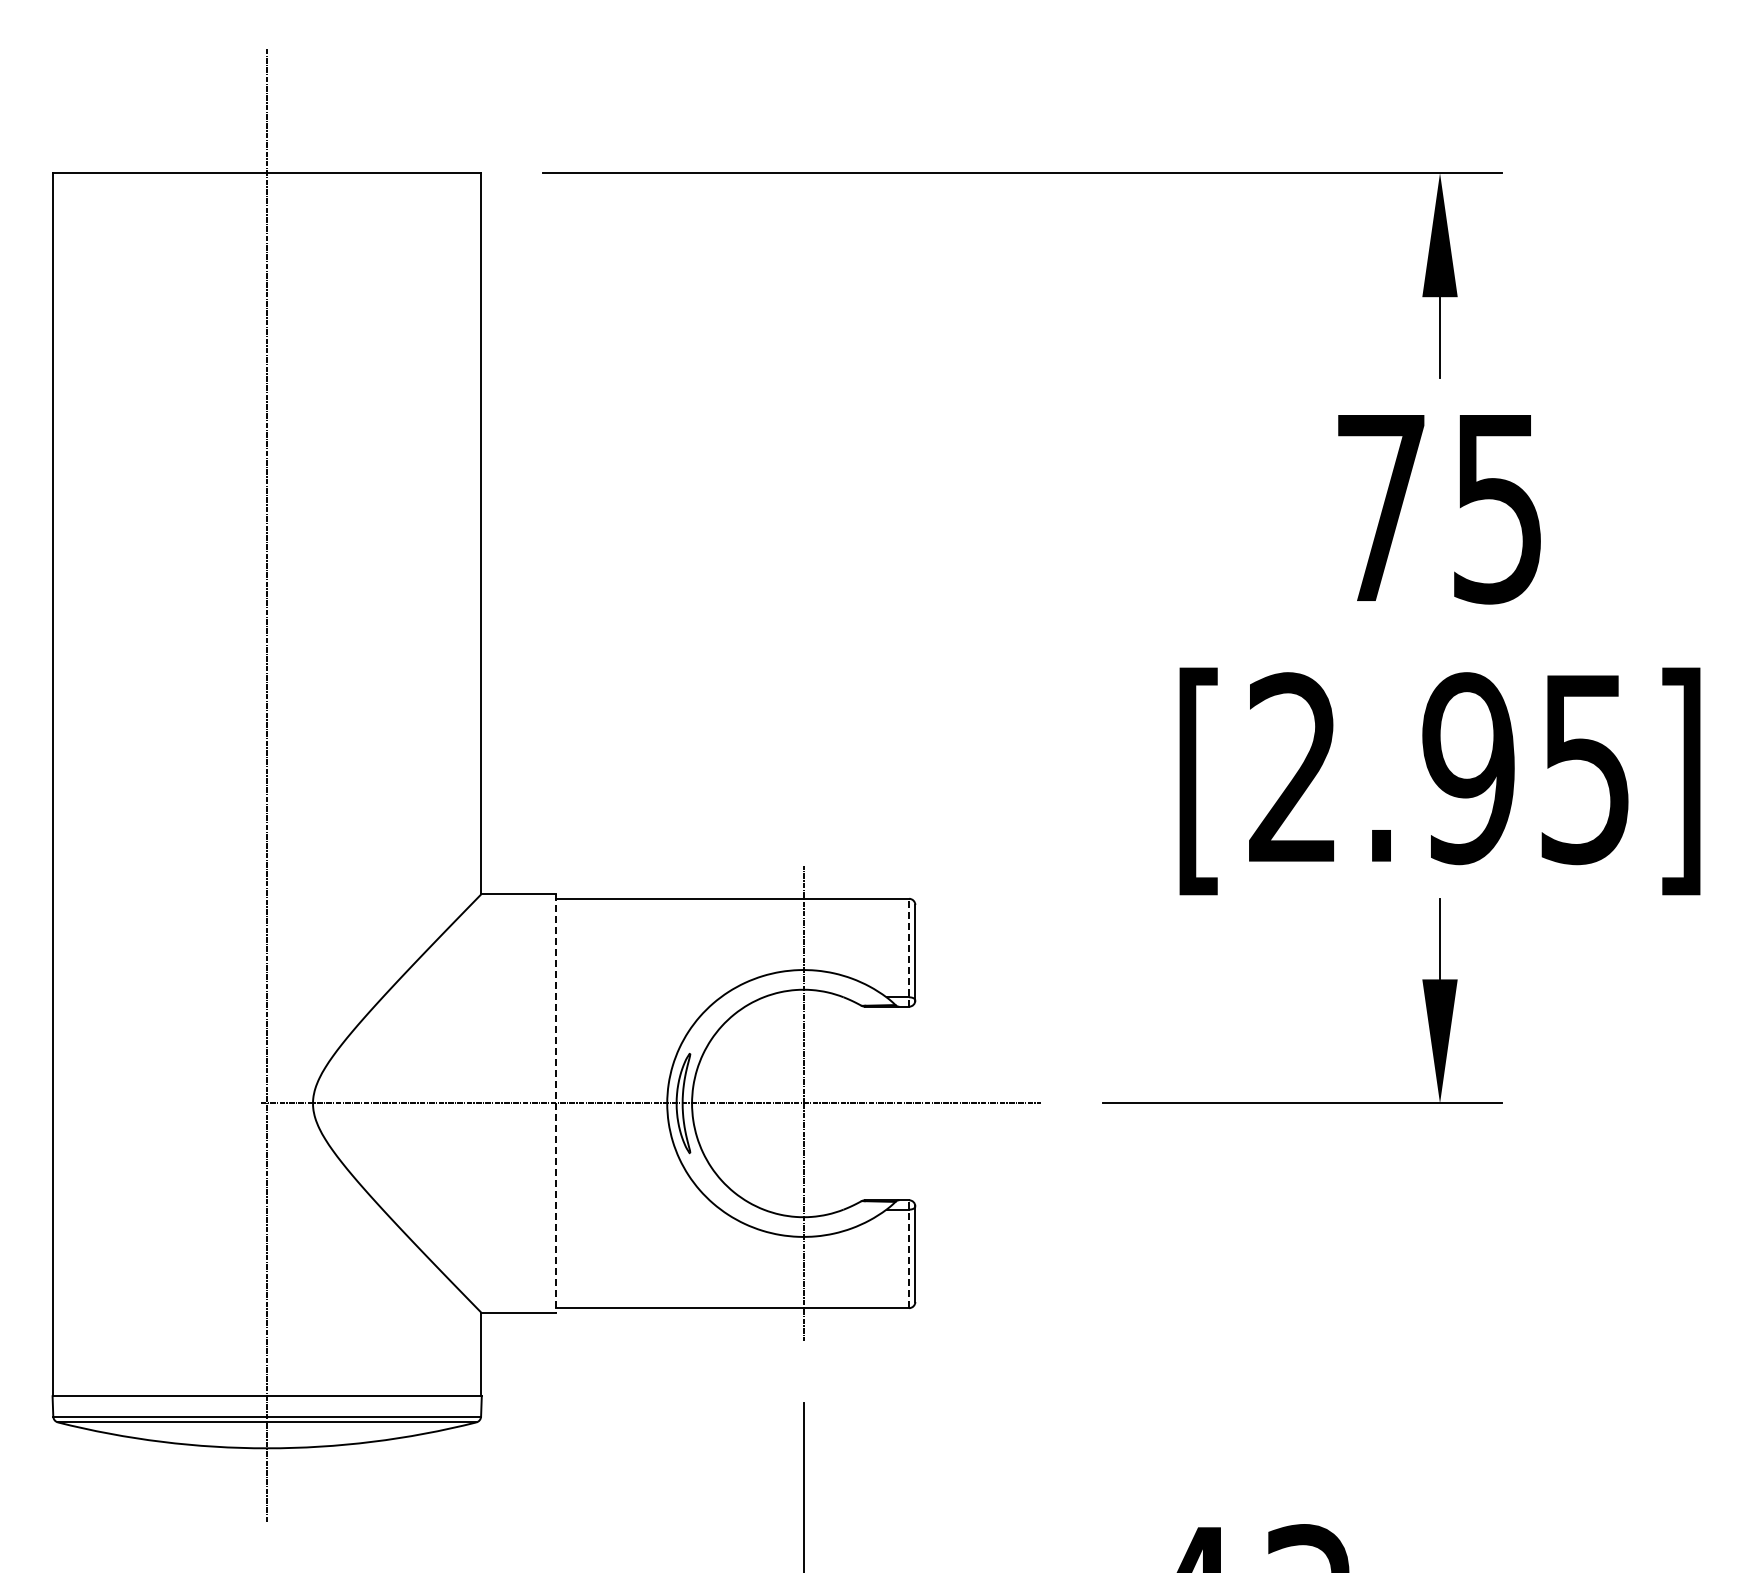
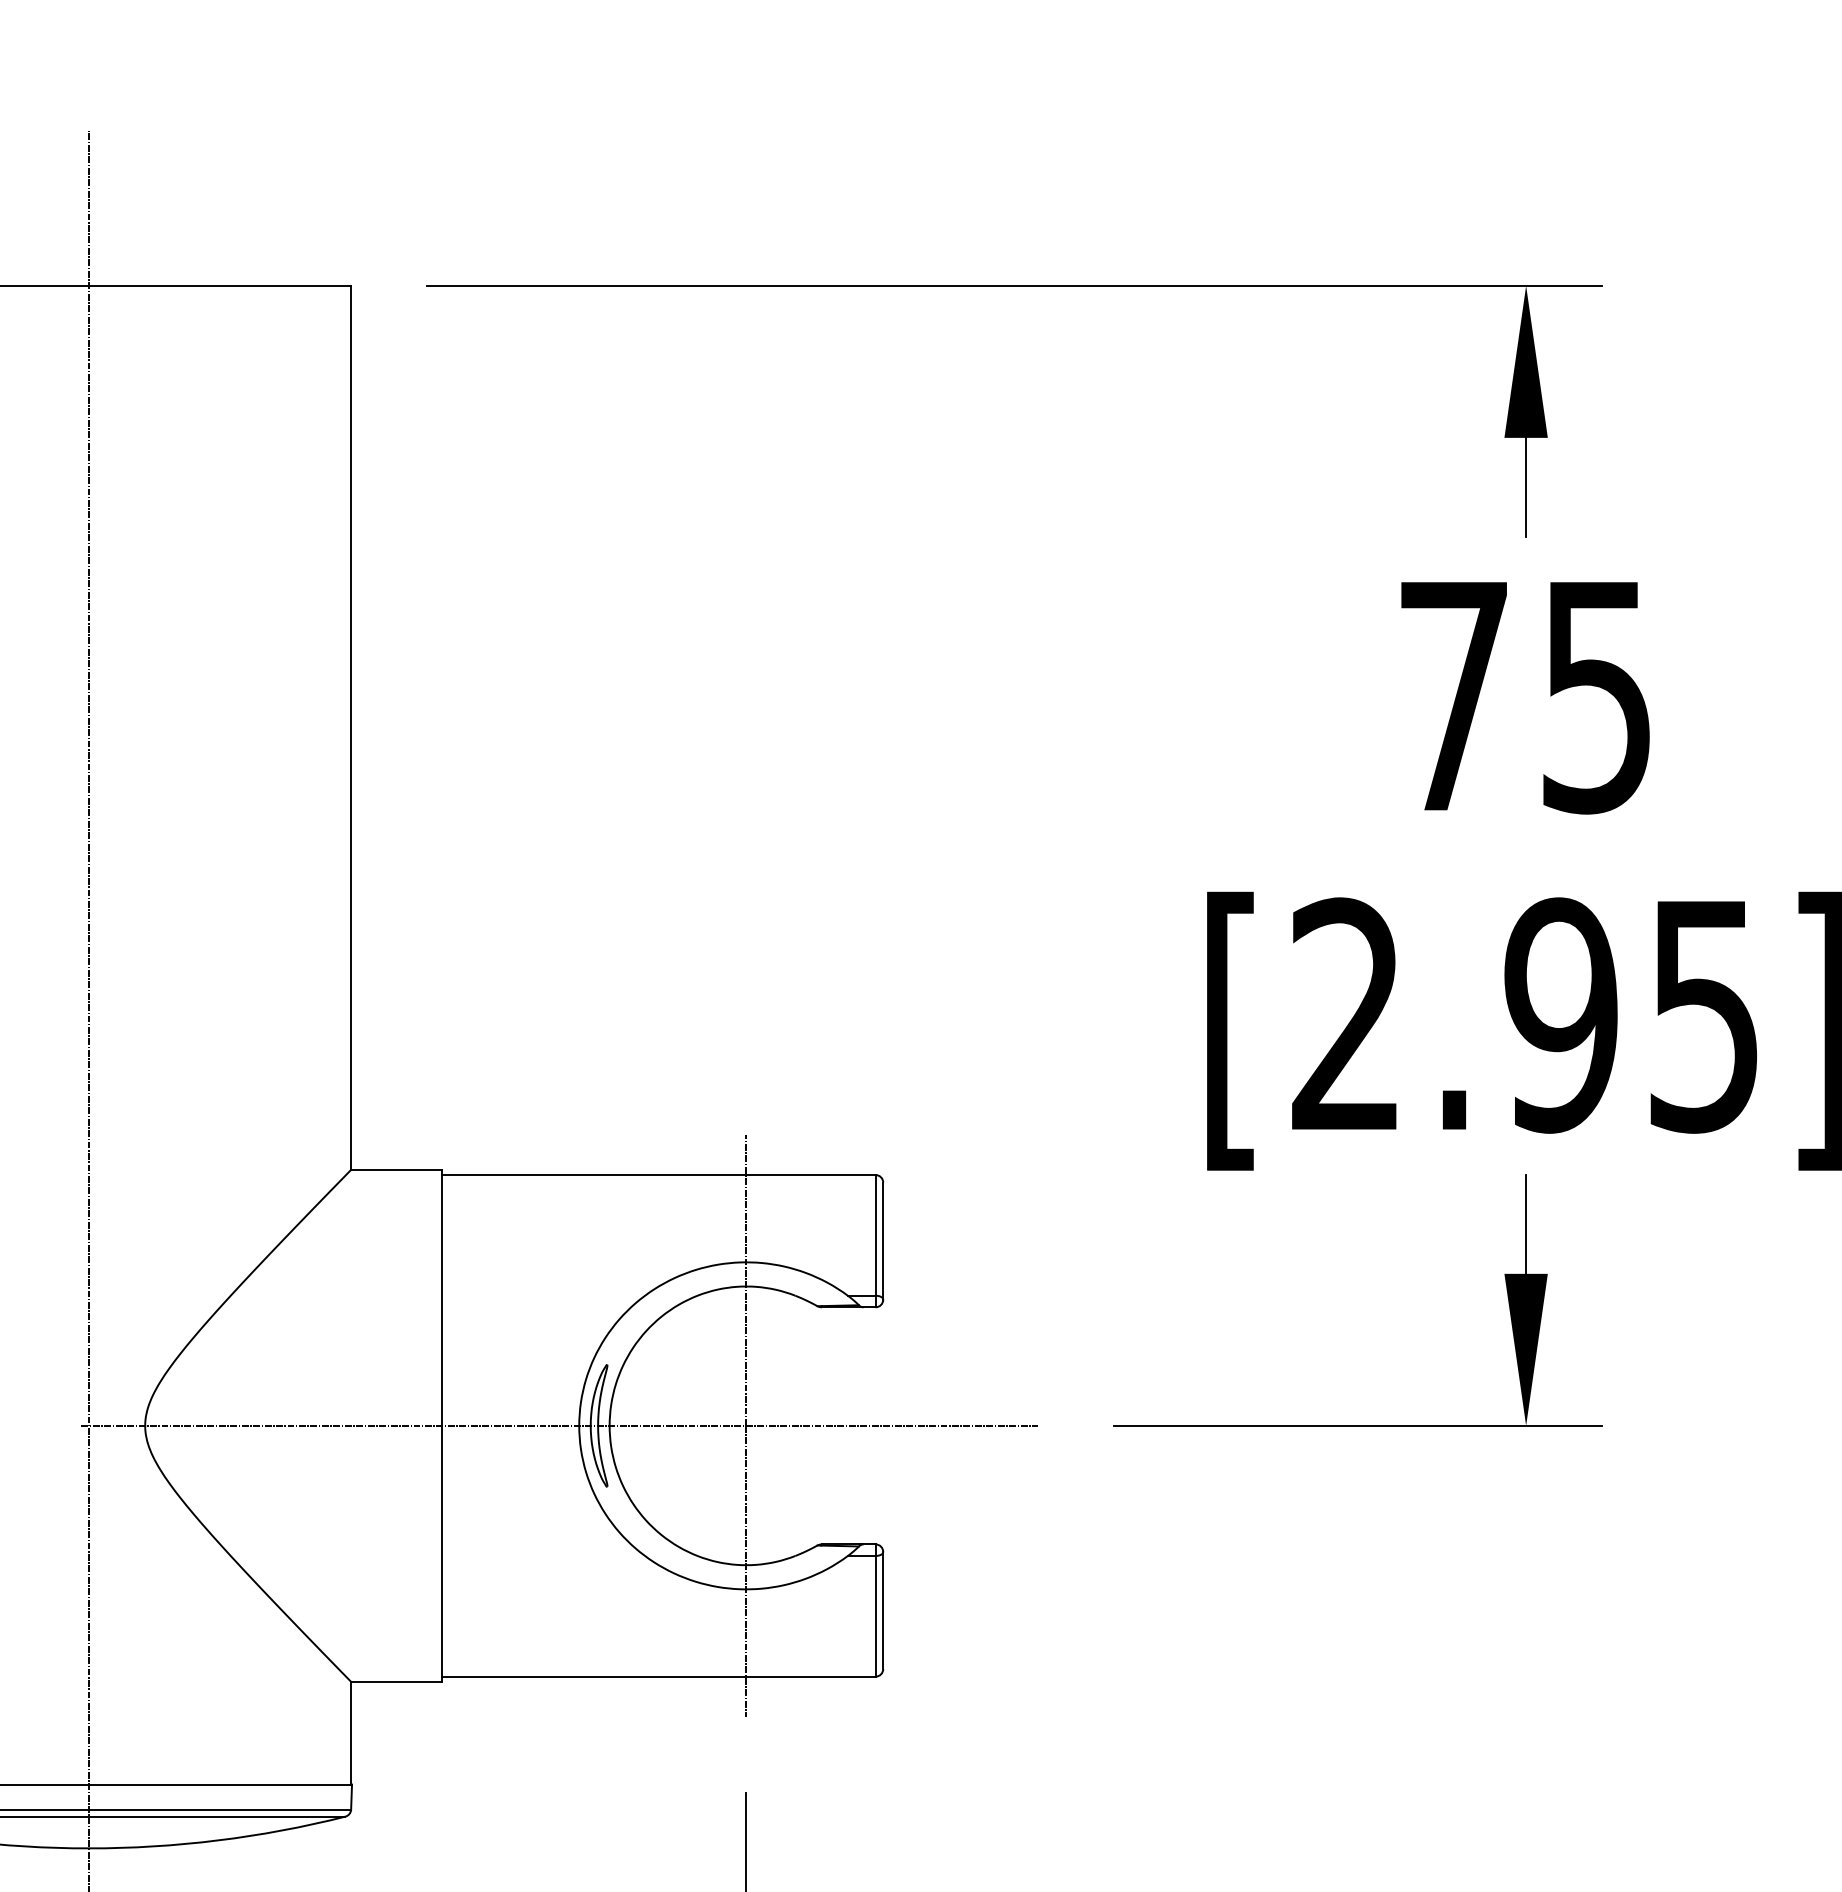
line: (909, 952) -> (876, 1240), dashed -> solid
line: (555, 1103) -> (442, 1425), dashed -> solid
line: (909, 1254) -> (876, 1610), dashed -> solid

